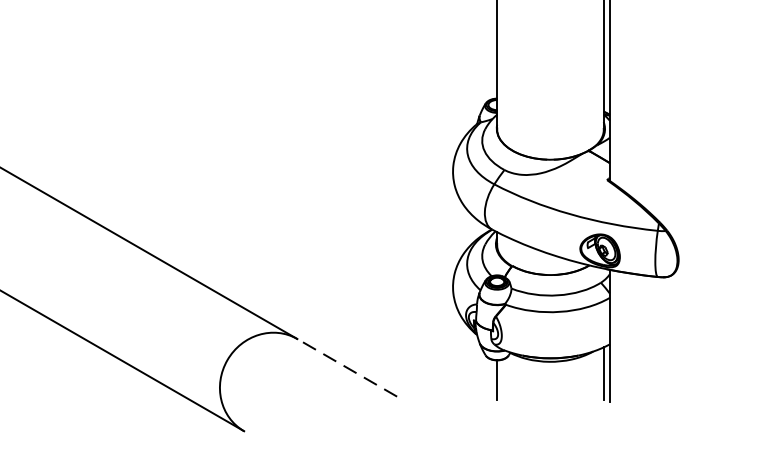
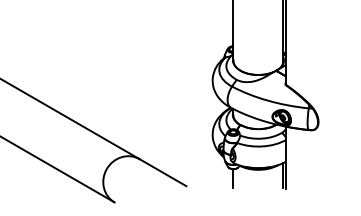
line: (346, 367) -> (162, 172), dashed -> solid

